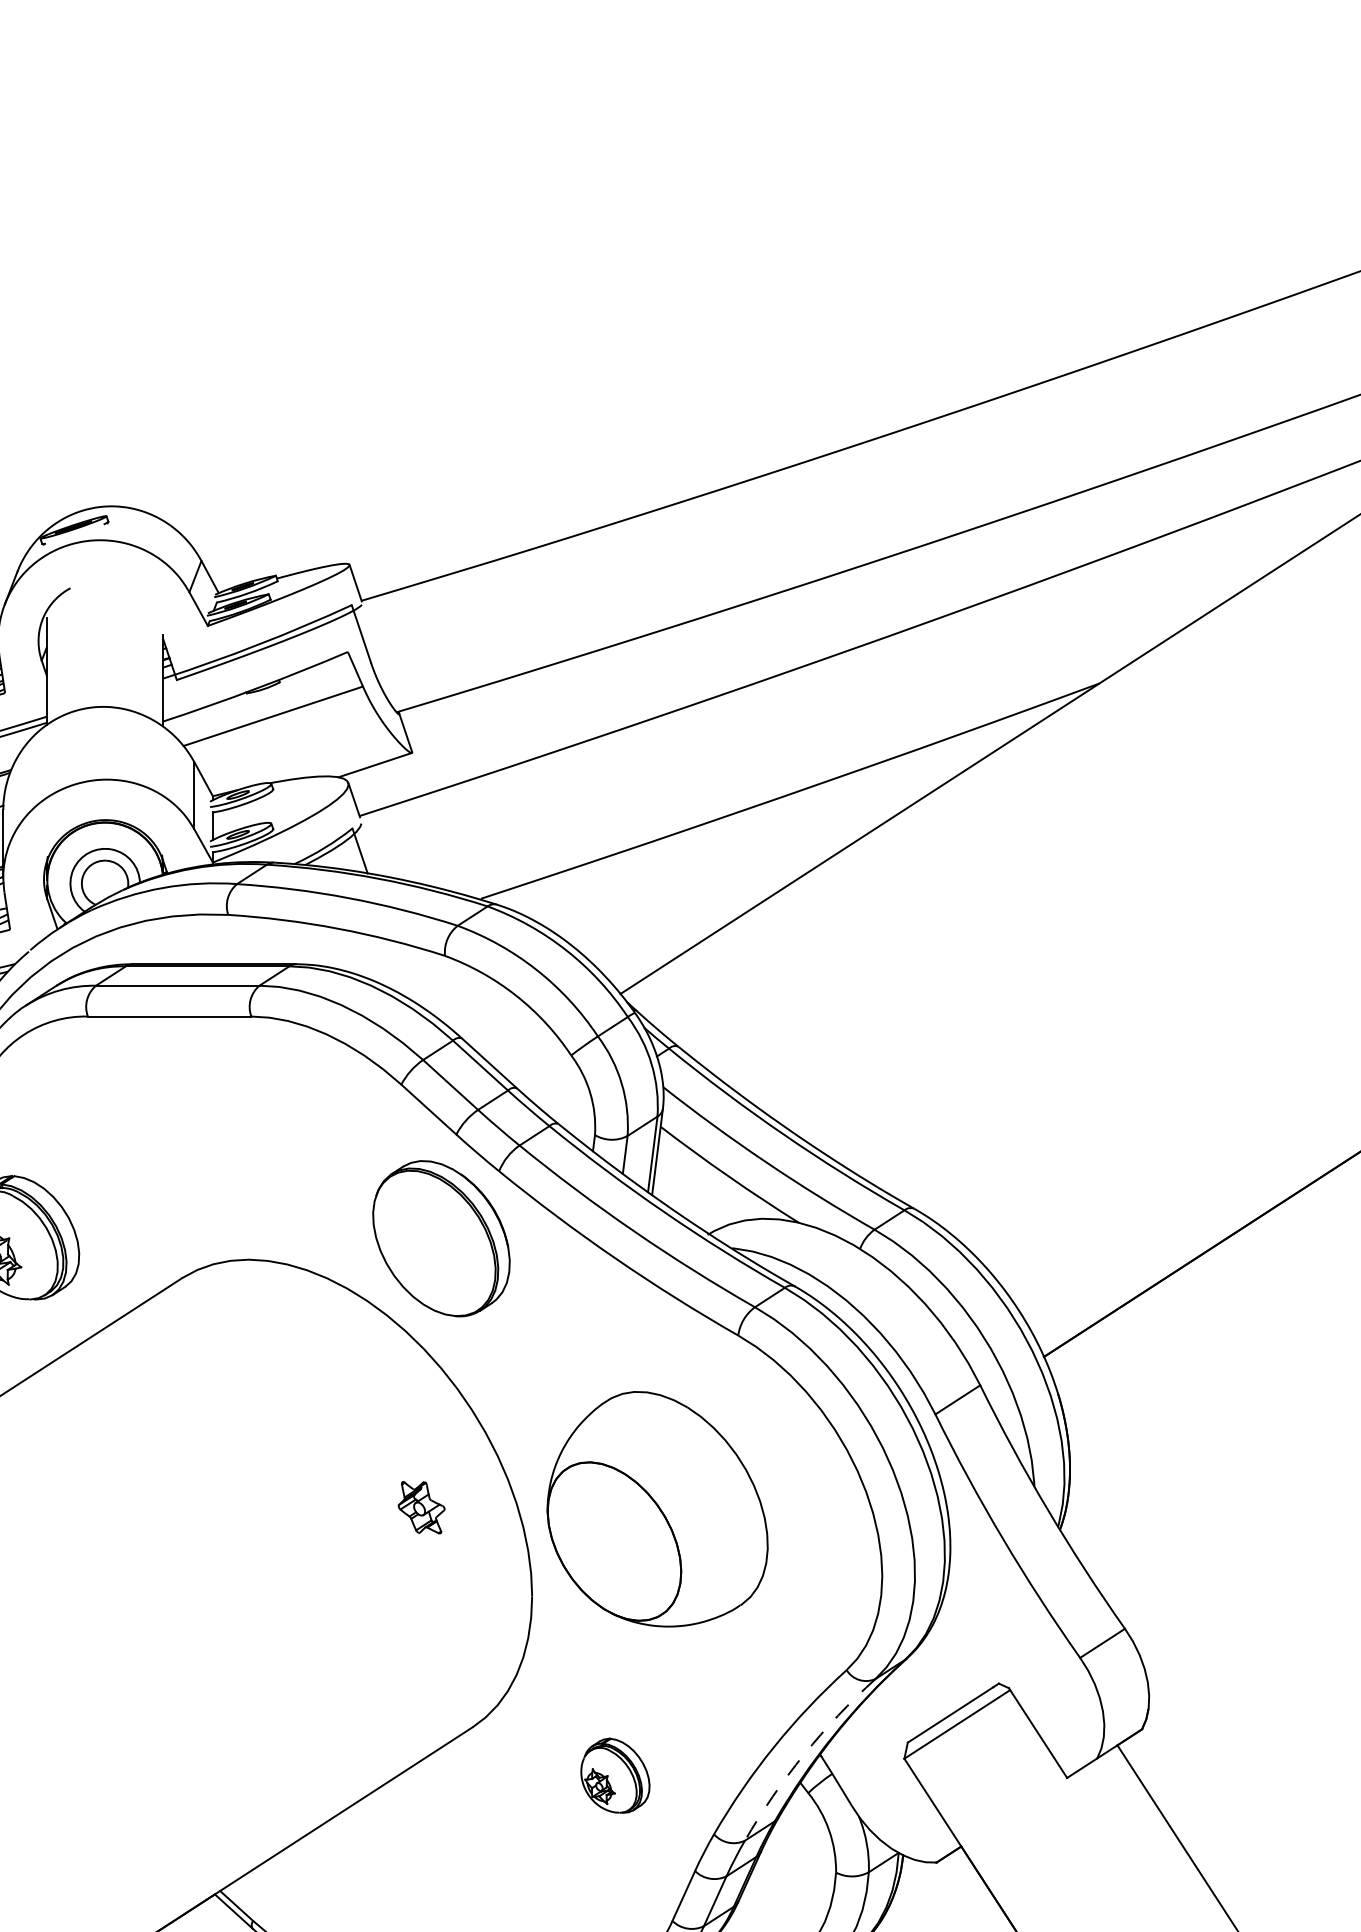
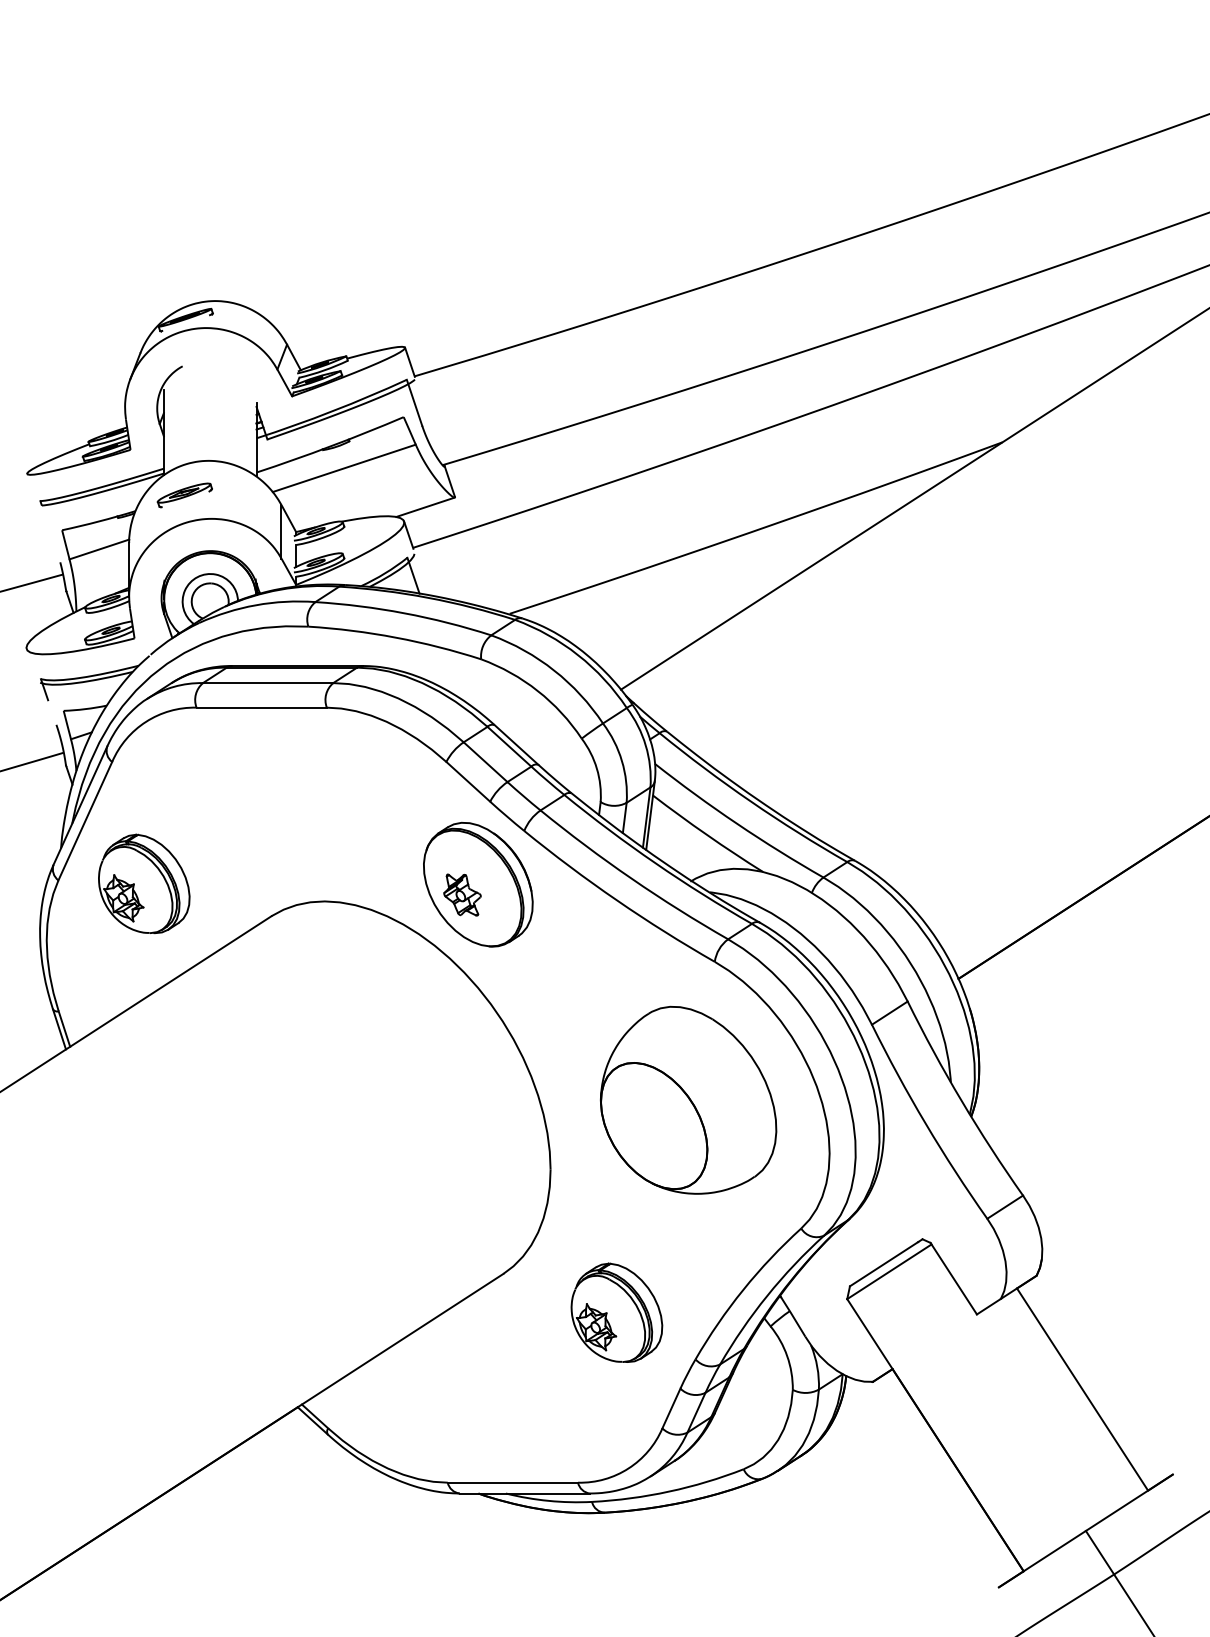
part: (72, 750) -> (184, 495), added
part: (421, 1506) -> (462, 894), moved
part: (657, 1508) -> (688, 1099), moved
arc: (804, 1754) -> (767, 1295), dashed -> solid
part: (614, 1775) -> (616, 1312), size x1.67

